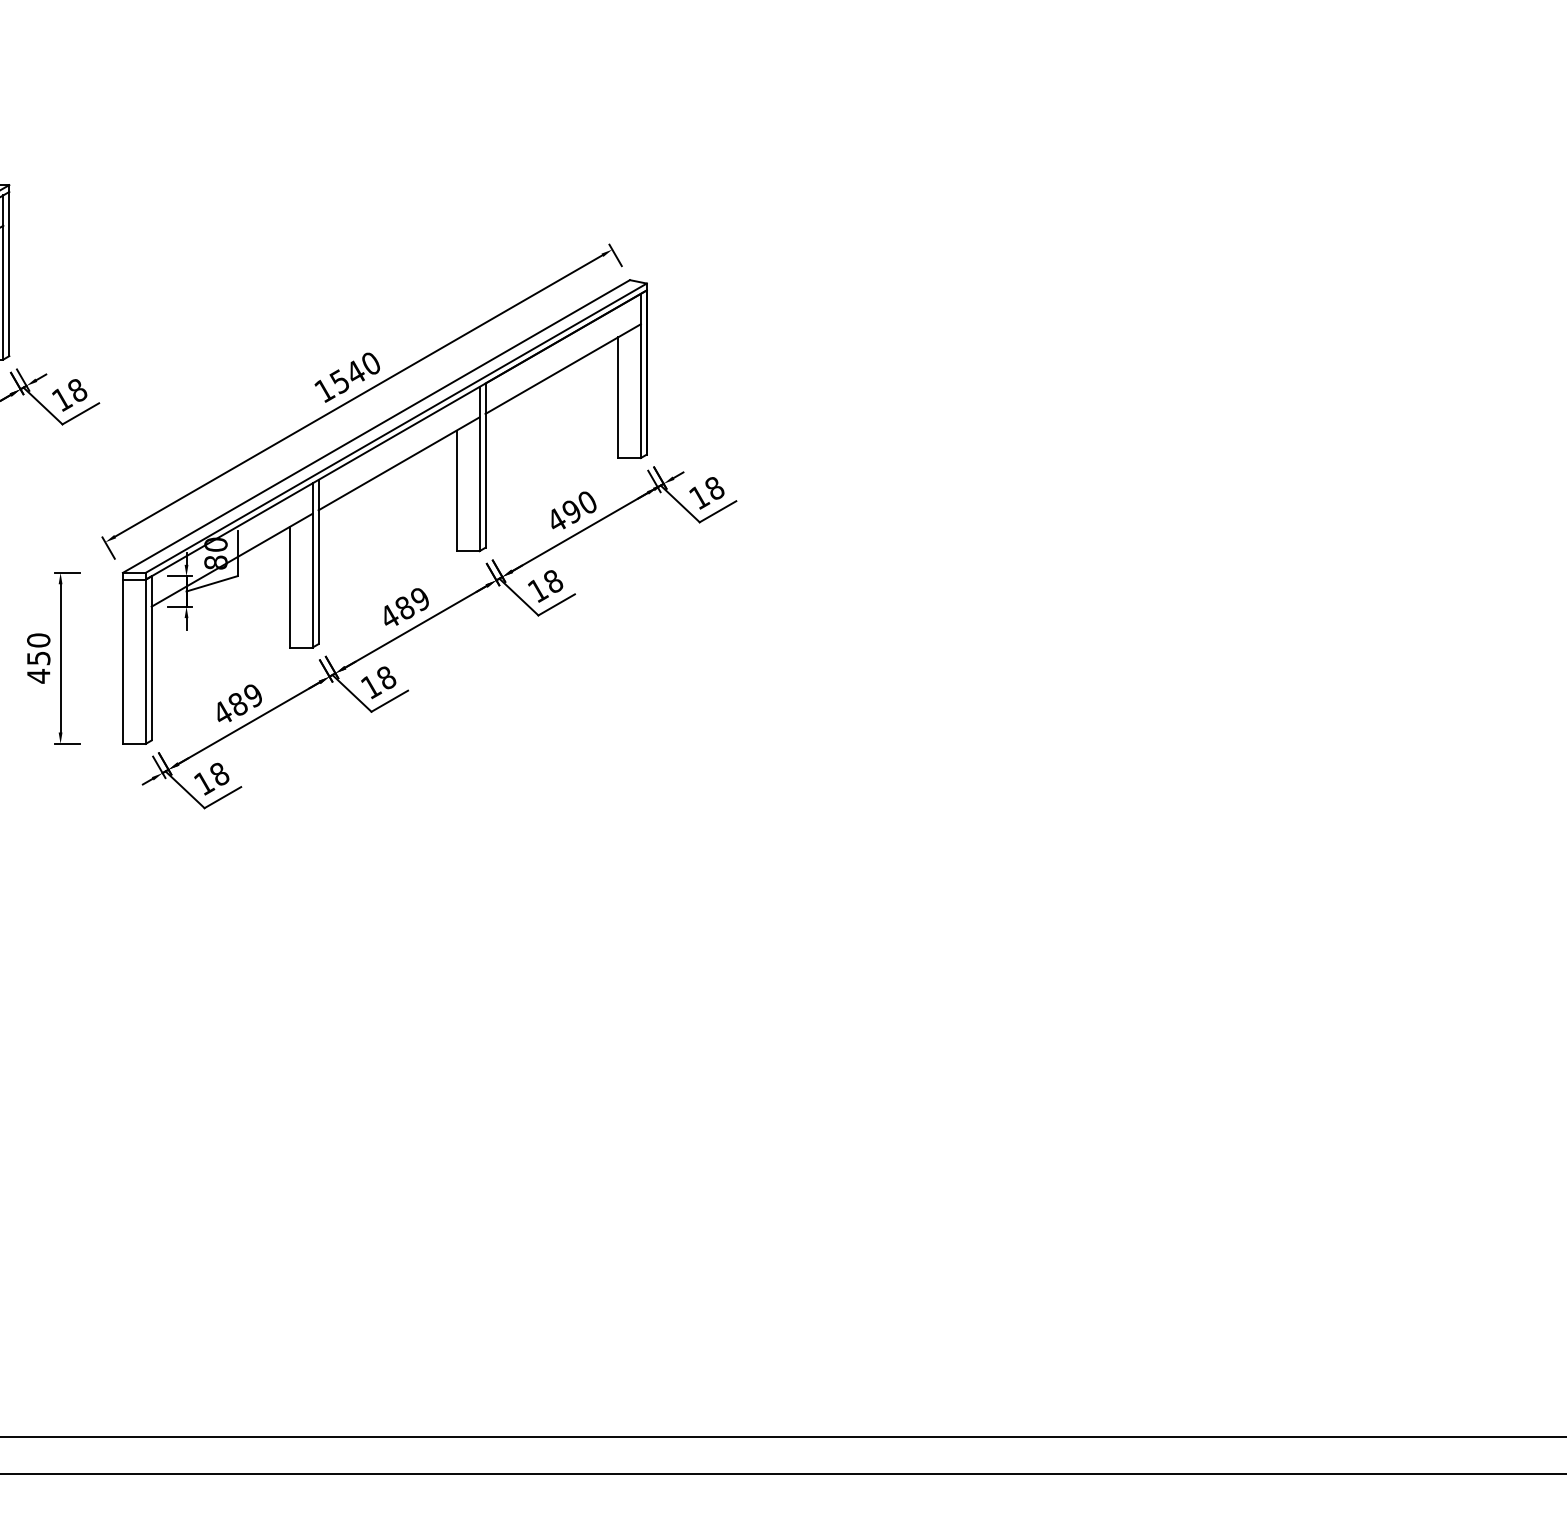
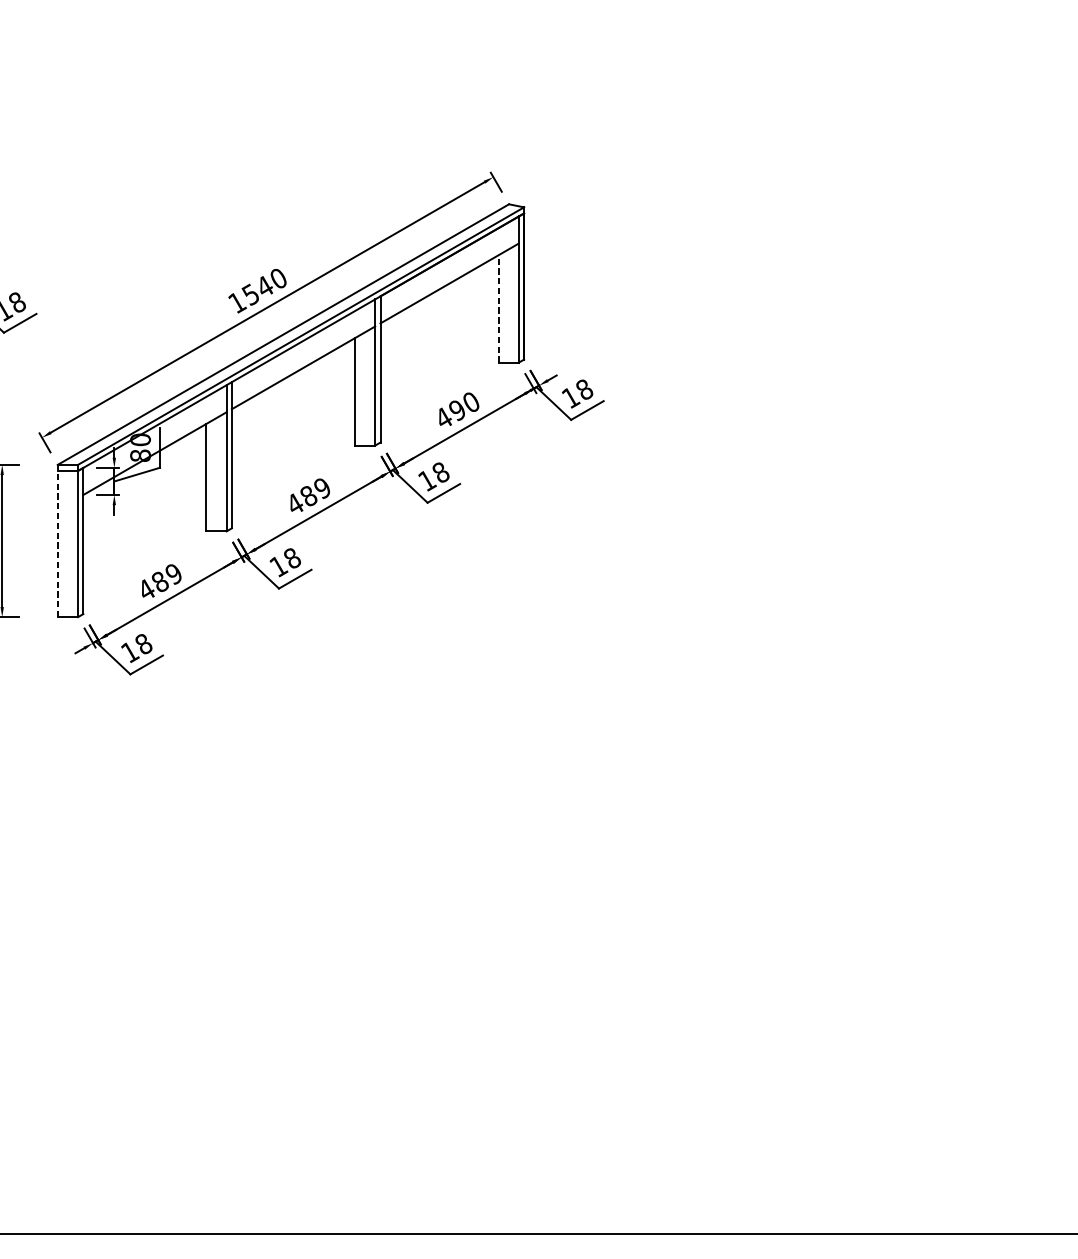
line: (618, 397) -> (498, 308), solid -> dashed
line: (122, 658) -> (57, 541), solid -> dashed

